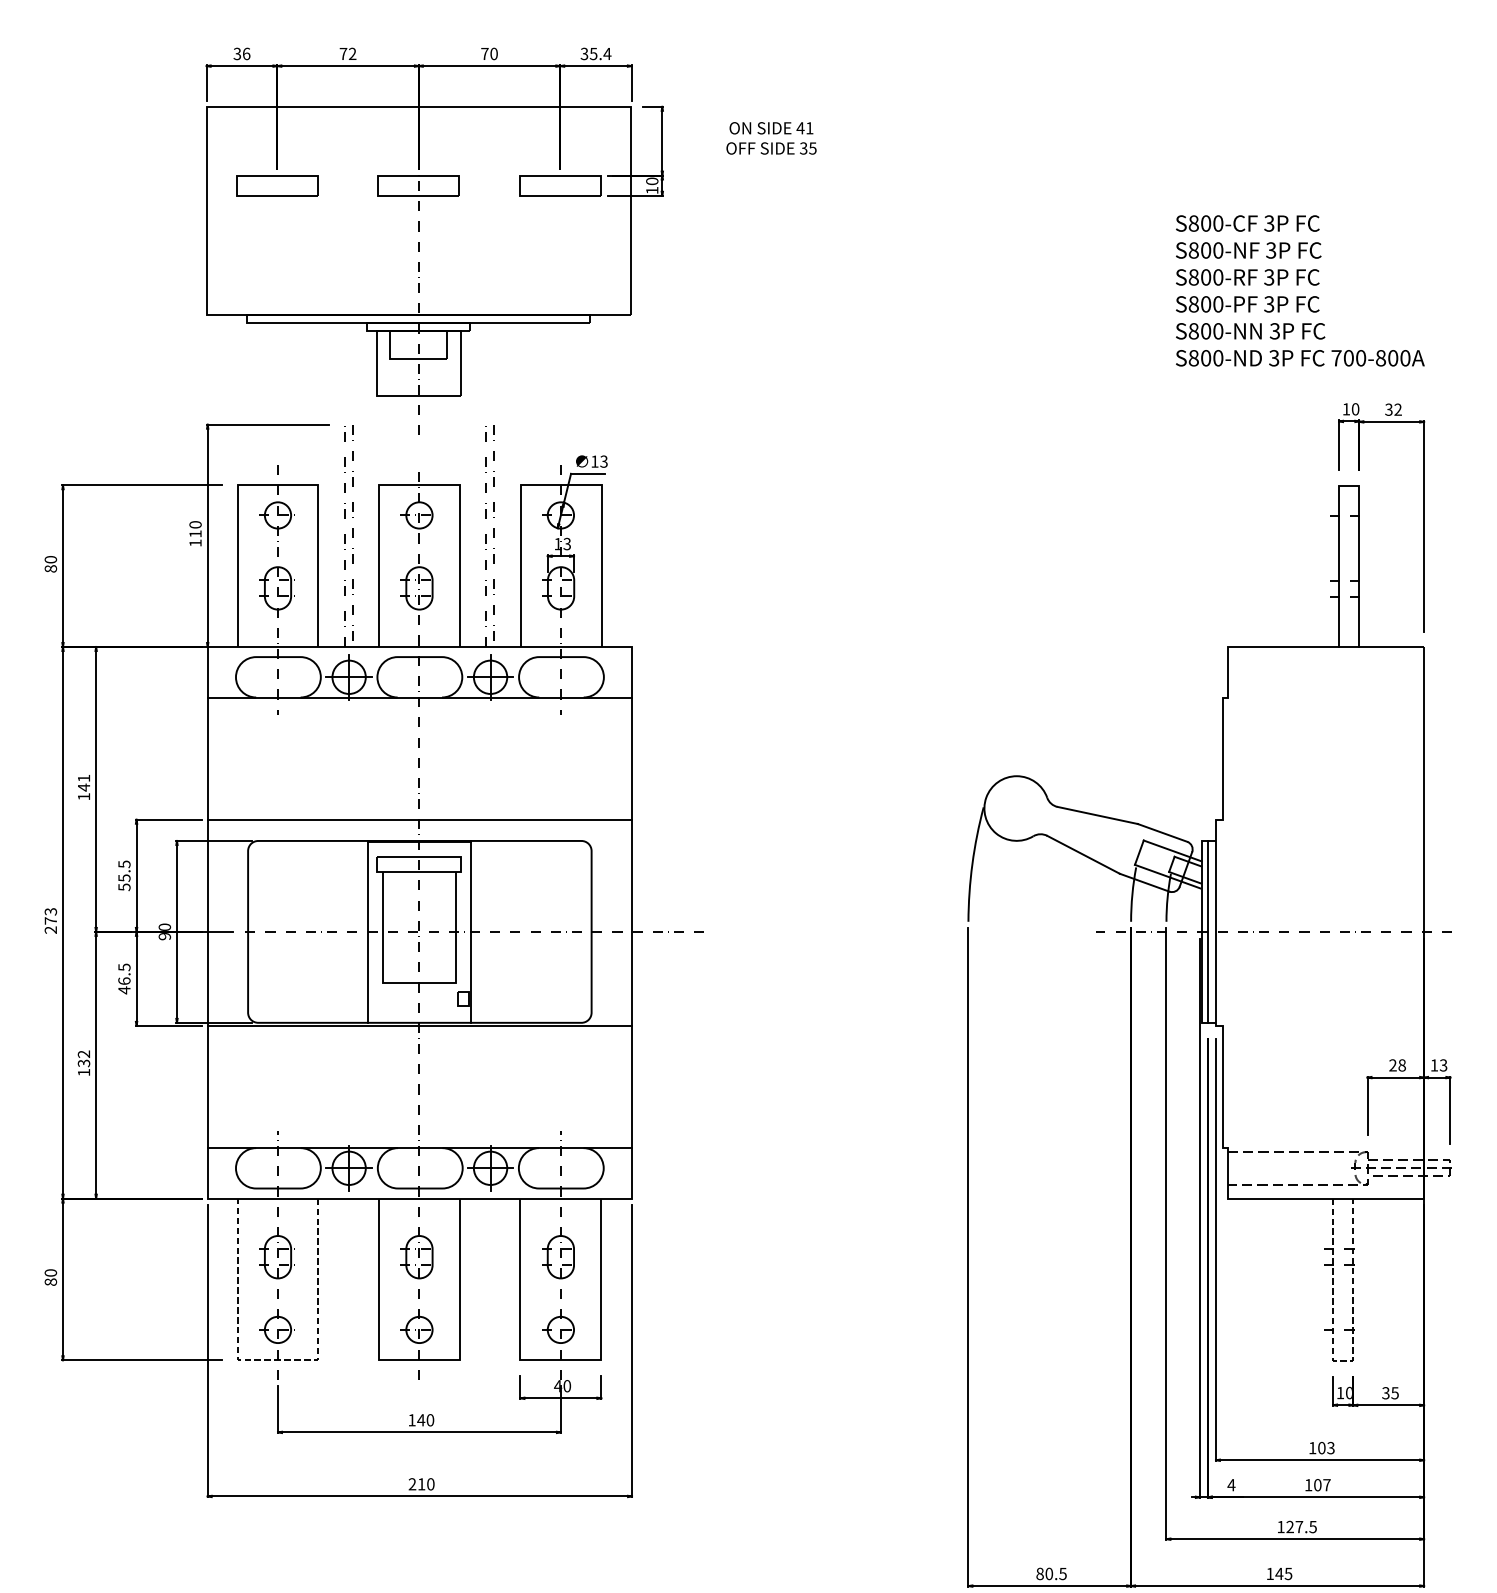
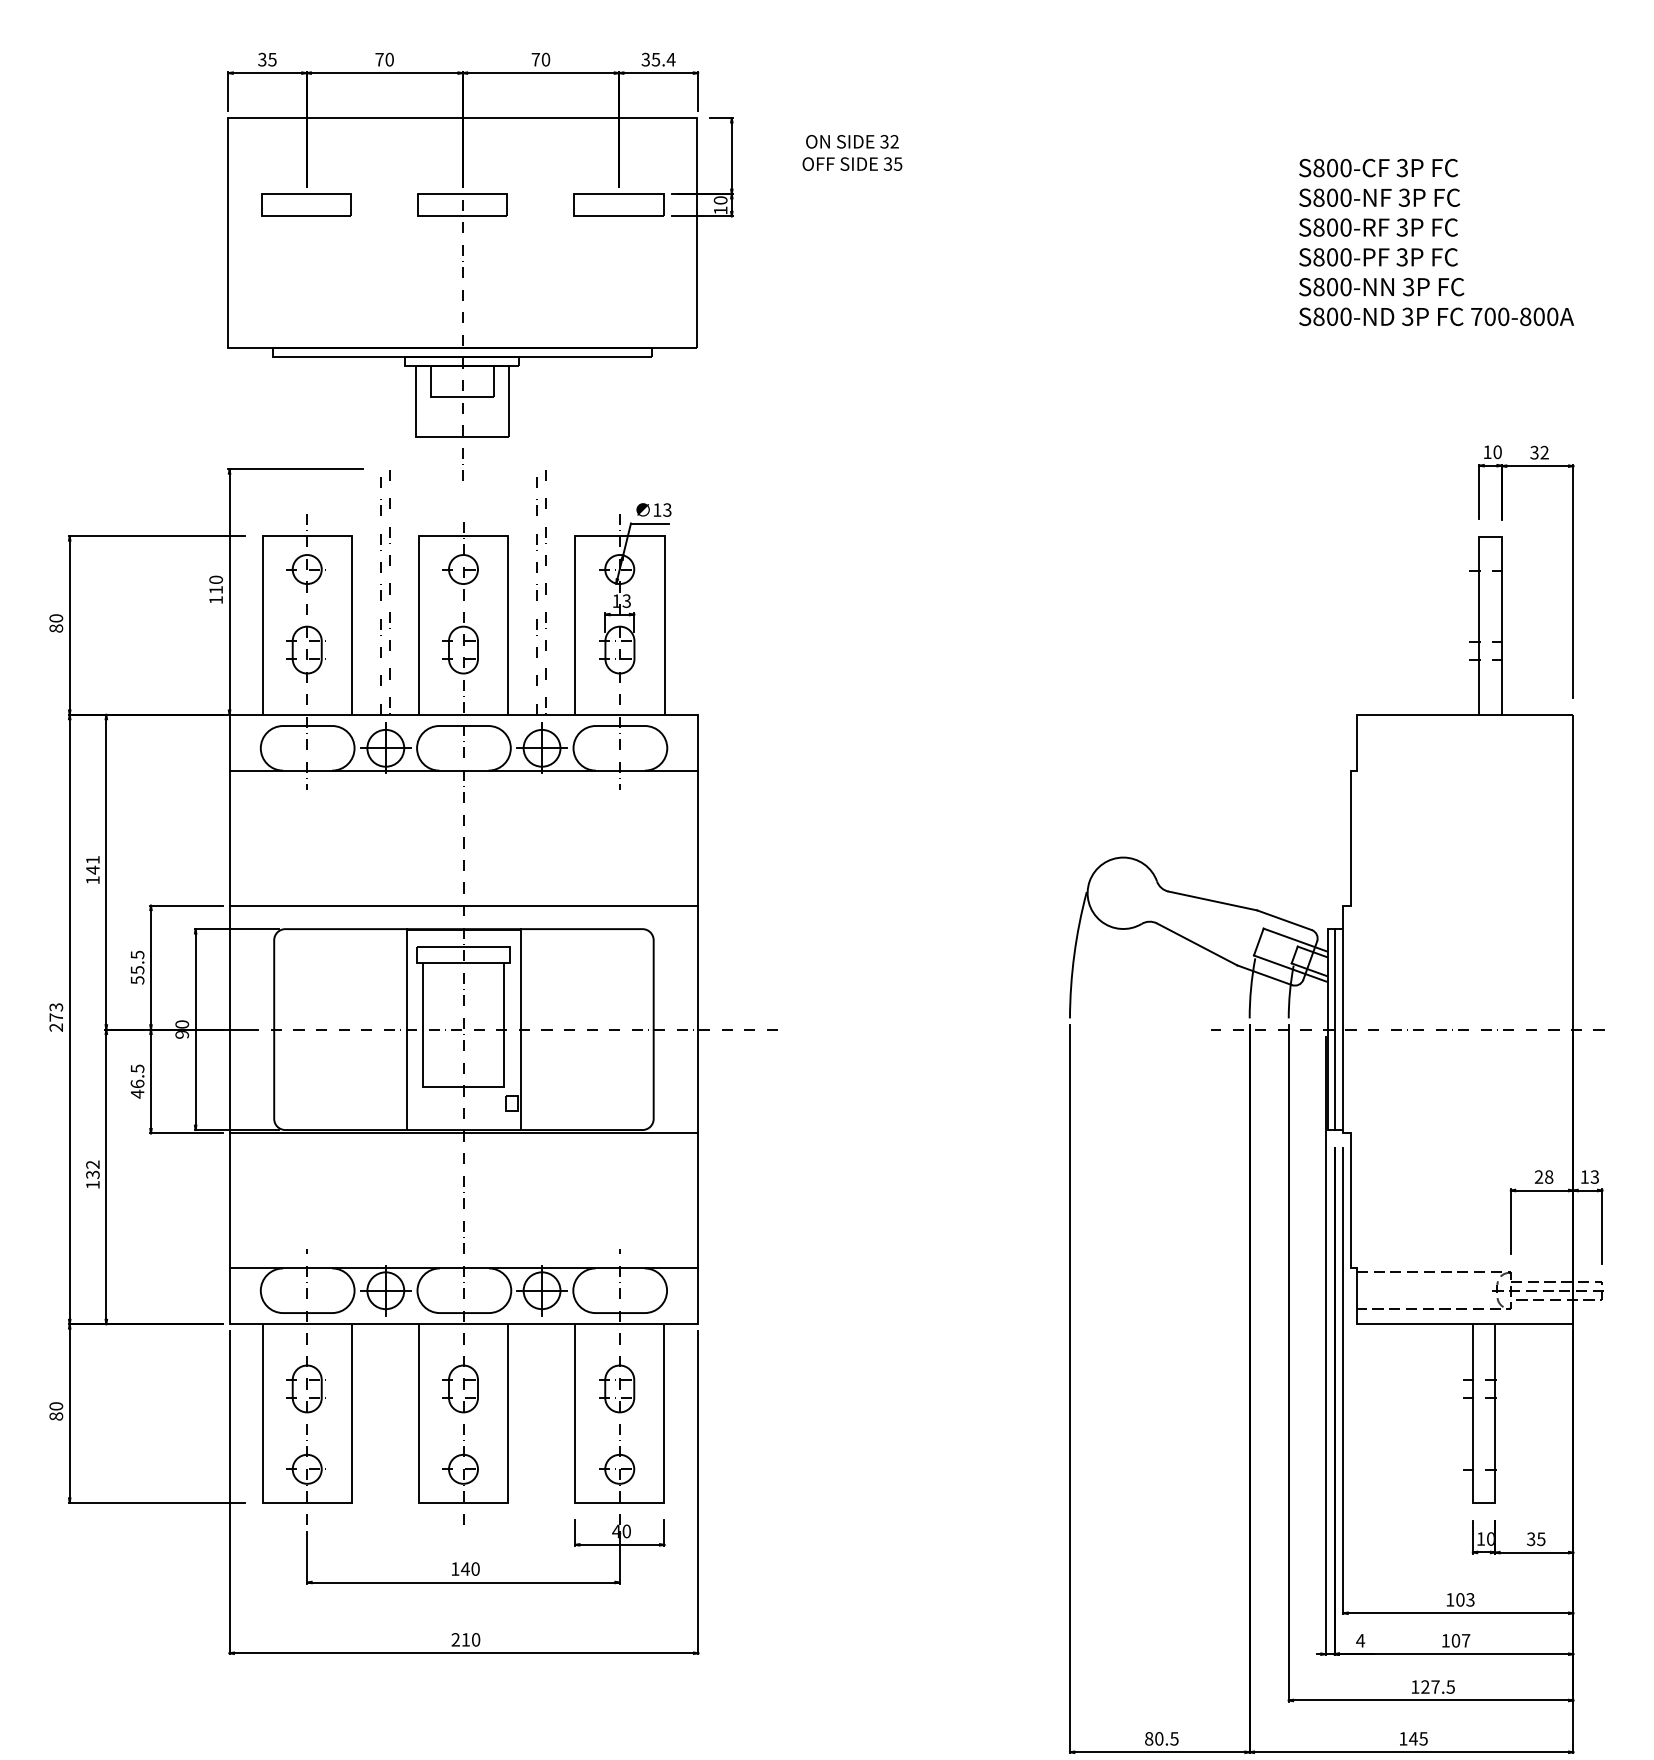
text: (246, 53) -> (272, 59), 36 -> 35
text: (352, 53) -> (389, 59), 72 -> 70
text: (805, 128) -> (889, 141), 41 -> 32
text: (1300, 290) -> (1436, 242), moved
line: (278, 1359) -> (307, 1502), dashed -> solid
line: (1343, 1360) -> (1484, 1503), dashed -> solid

